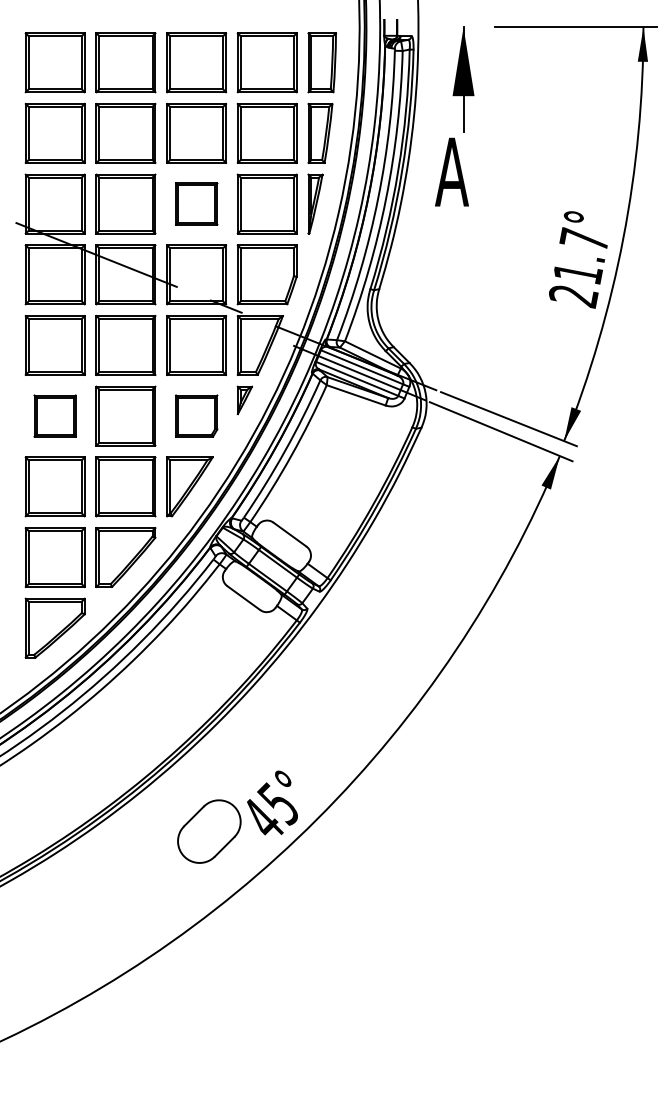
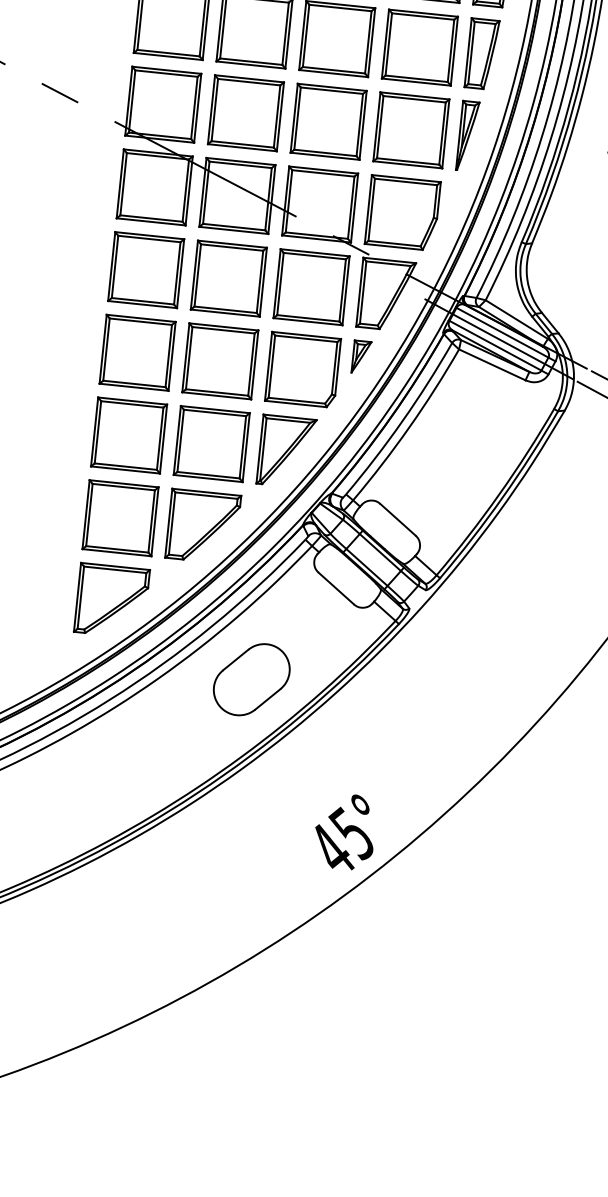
part: (196, 203) -> (328, 121), size x1.43
part: (54, 415) -> (136, 351), size x1.43
part: (196, 415) -> (302, 369), size x1.43
part: (209, 831) -> (251, 679), moved

